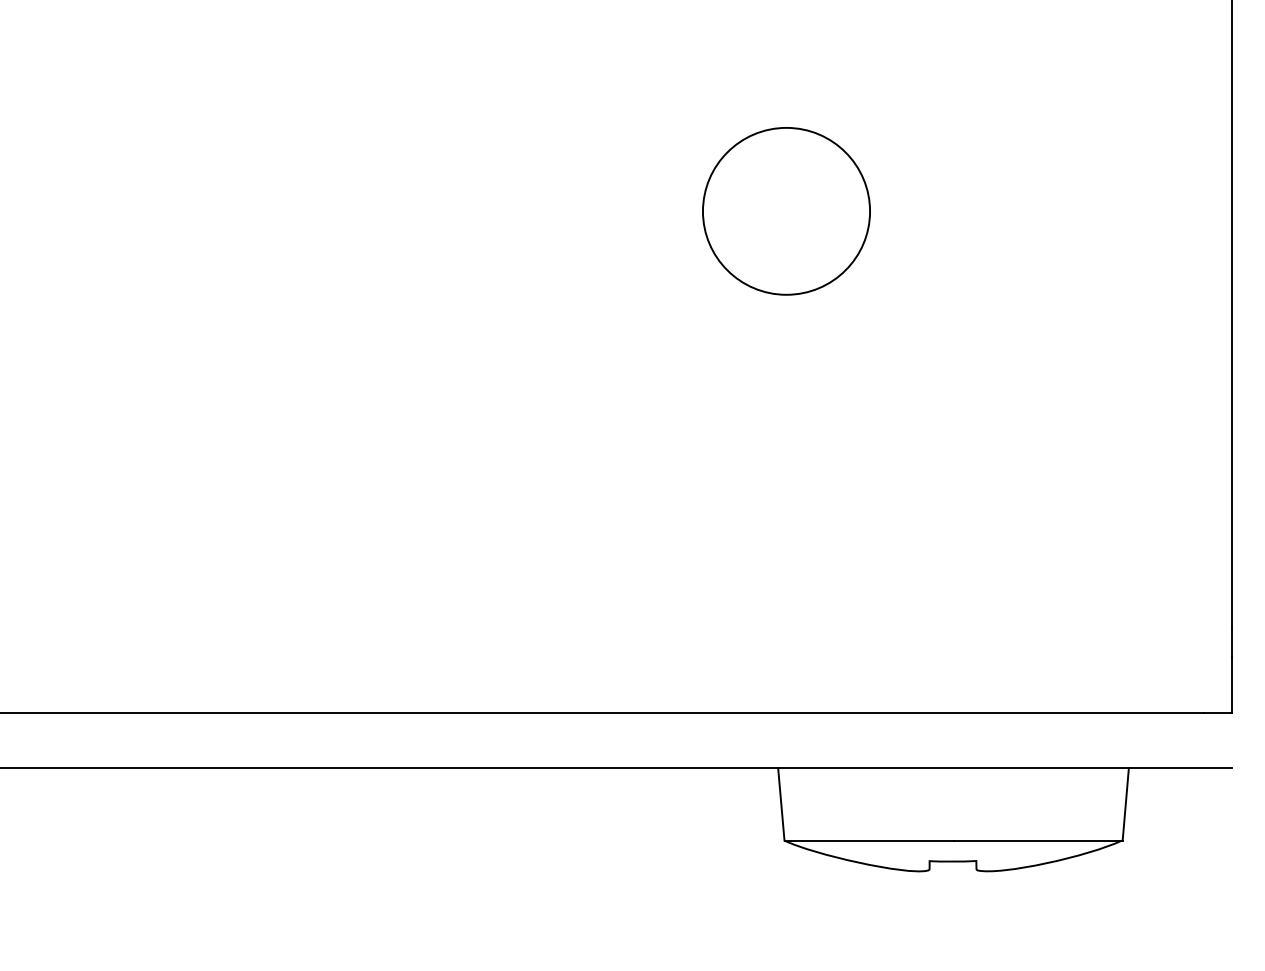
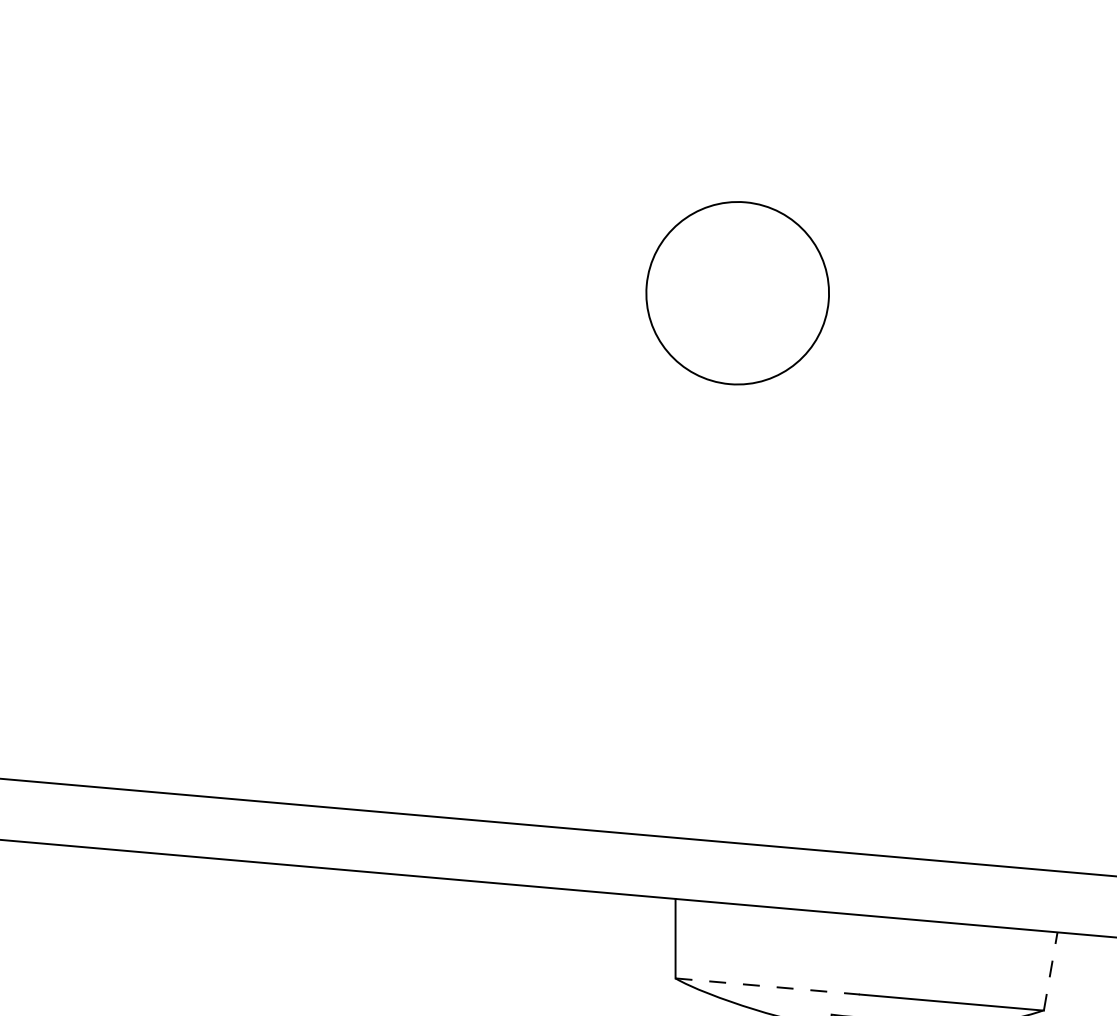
line: (1125, 803) -> (1050, 970), solid -> dashed
line: (869, 840) -> (768, 986), solid -> dashed

